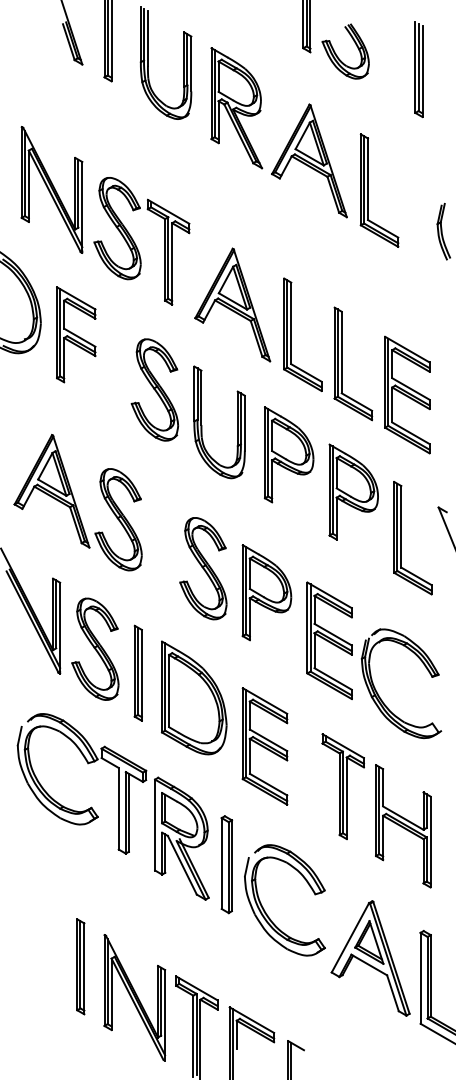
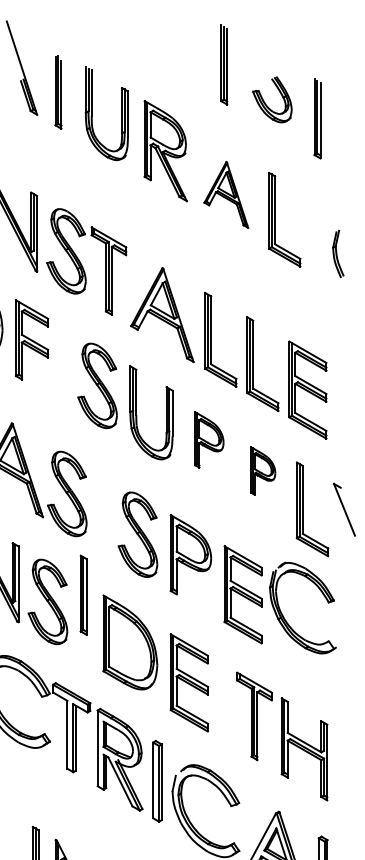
part: (338, 56) -> (266, 103), moved
part: (309, 160) -> (226, 194), size x0.7
part: (288, 454) -> (208, 439), size x0.7
part: (353, 491) -> (263, 470), size x0.6
part: (137, 672) -> (83, 594), moved
part: (381, 698) -> (286, 620), moved

